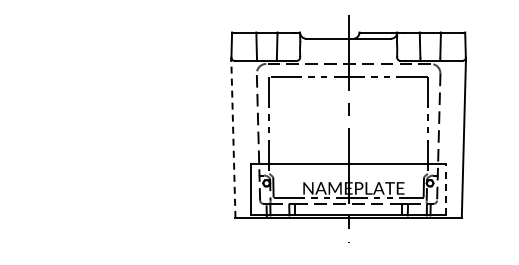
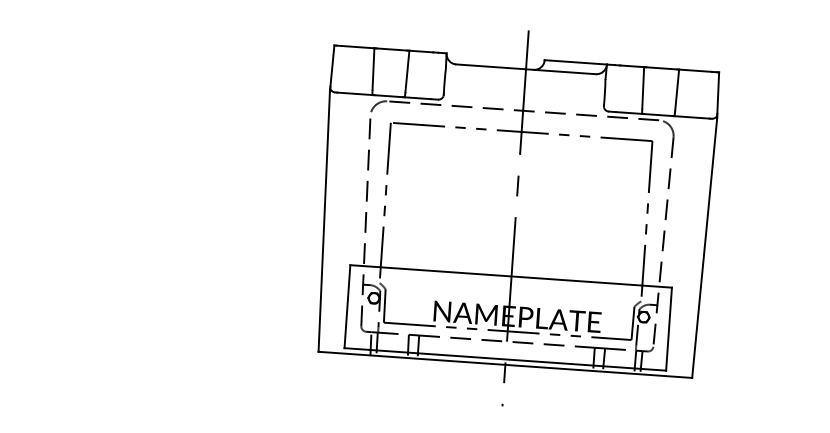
line: (233, 139) -> (324, 222), dashed -> solid
line: (445, 188) -> (668, 327), dashed -> solid

